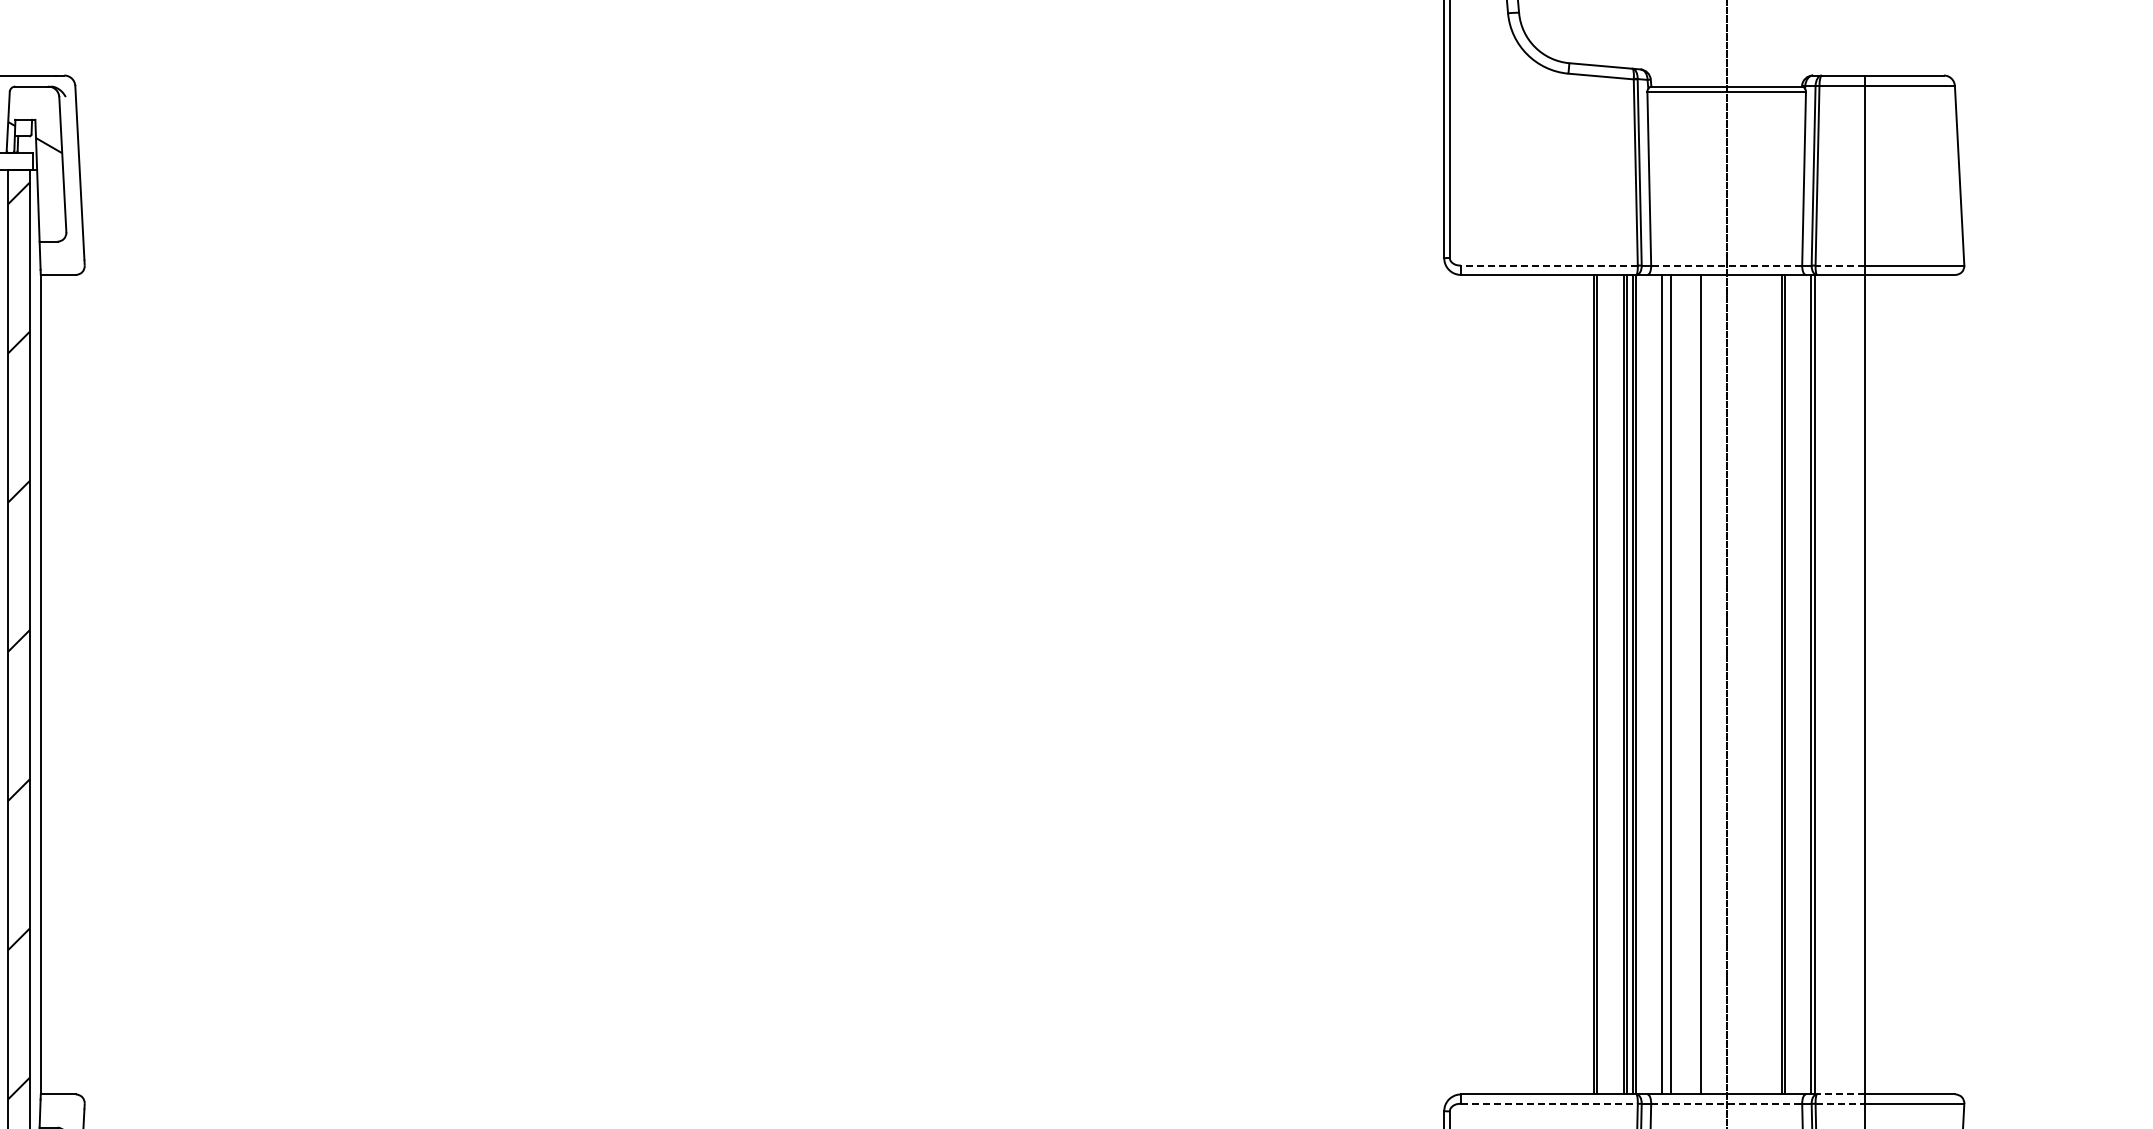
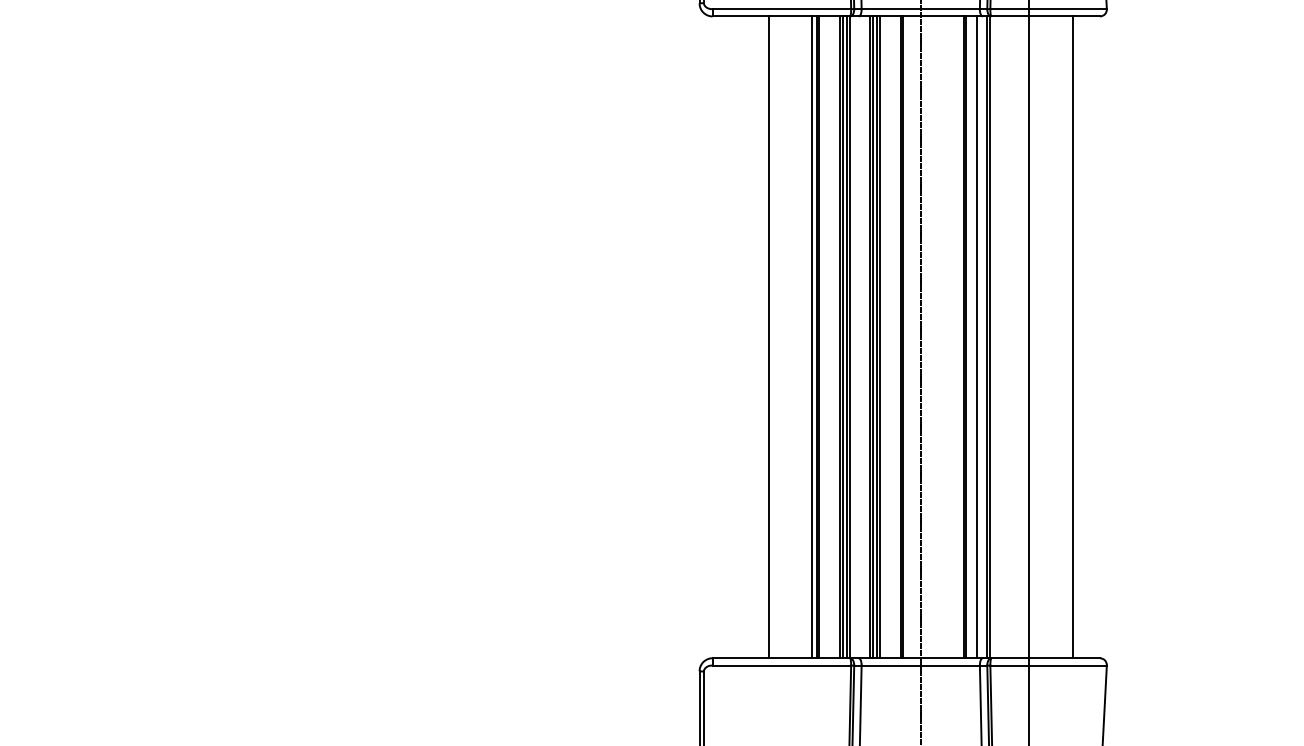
line: (1548, 265) -> (781, 9), dashed -> solid
line: (1726, 265) -> (920, 9), dashed -> solid
line: (1840, 265) -> (1009, 9), dashed -> solid
line: (1532, 684) -> (768, 337), added
line: (1588, 684) -> (812, 337), added
line: (1665, 684) -> (872, 337), added
line: (1674, 684) -> (879, 337), added
line: (1704, 684) -> (903, 337), added
line: (1798, 684) -> (976, 337), added
line: (1920, 684) -> (1072, 337), added
line: (1840, 1094) -> (1009, 658), dashed -> solid
line: (1549, 1103) -> (782, 665), dashed -> solid
line: (1726, 1103) -> (920, 665), dashed -> solid
line: (1840, 1103) -> (1009, 665), dashed -> solid

